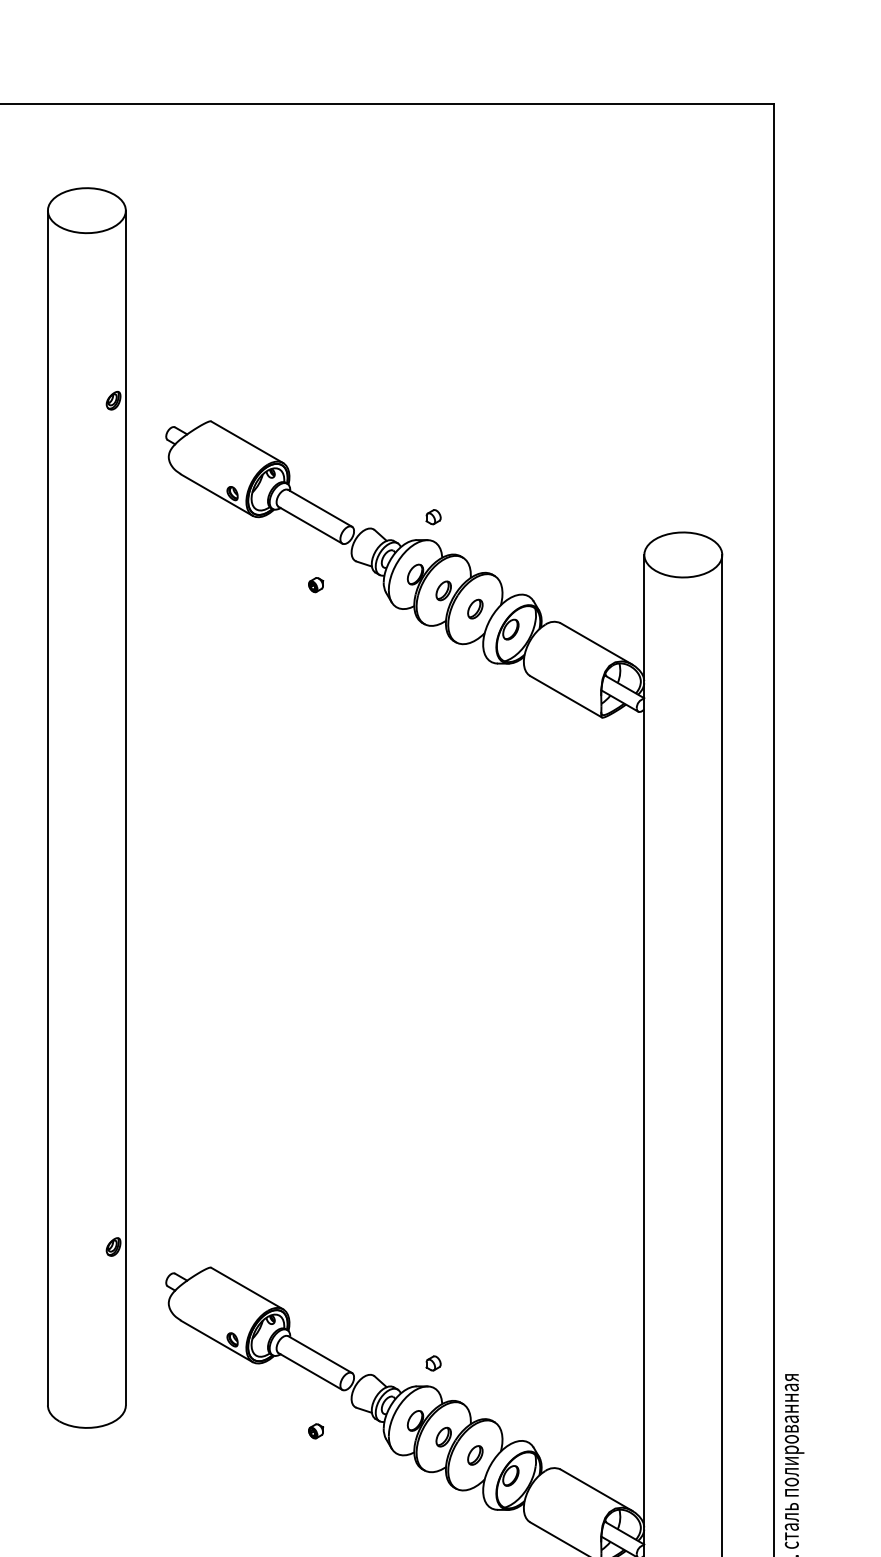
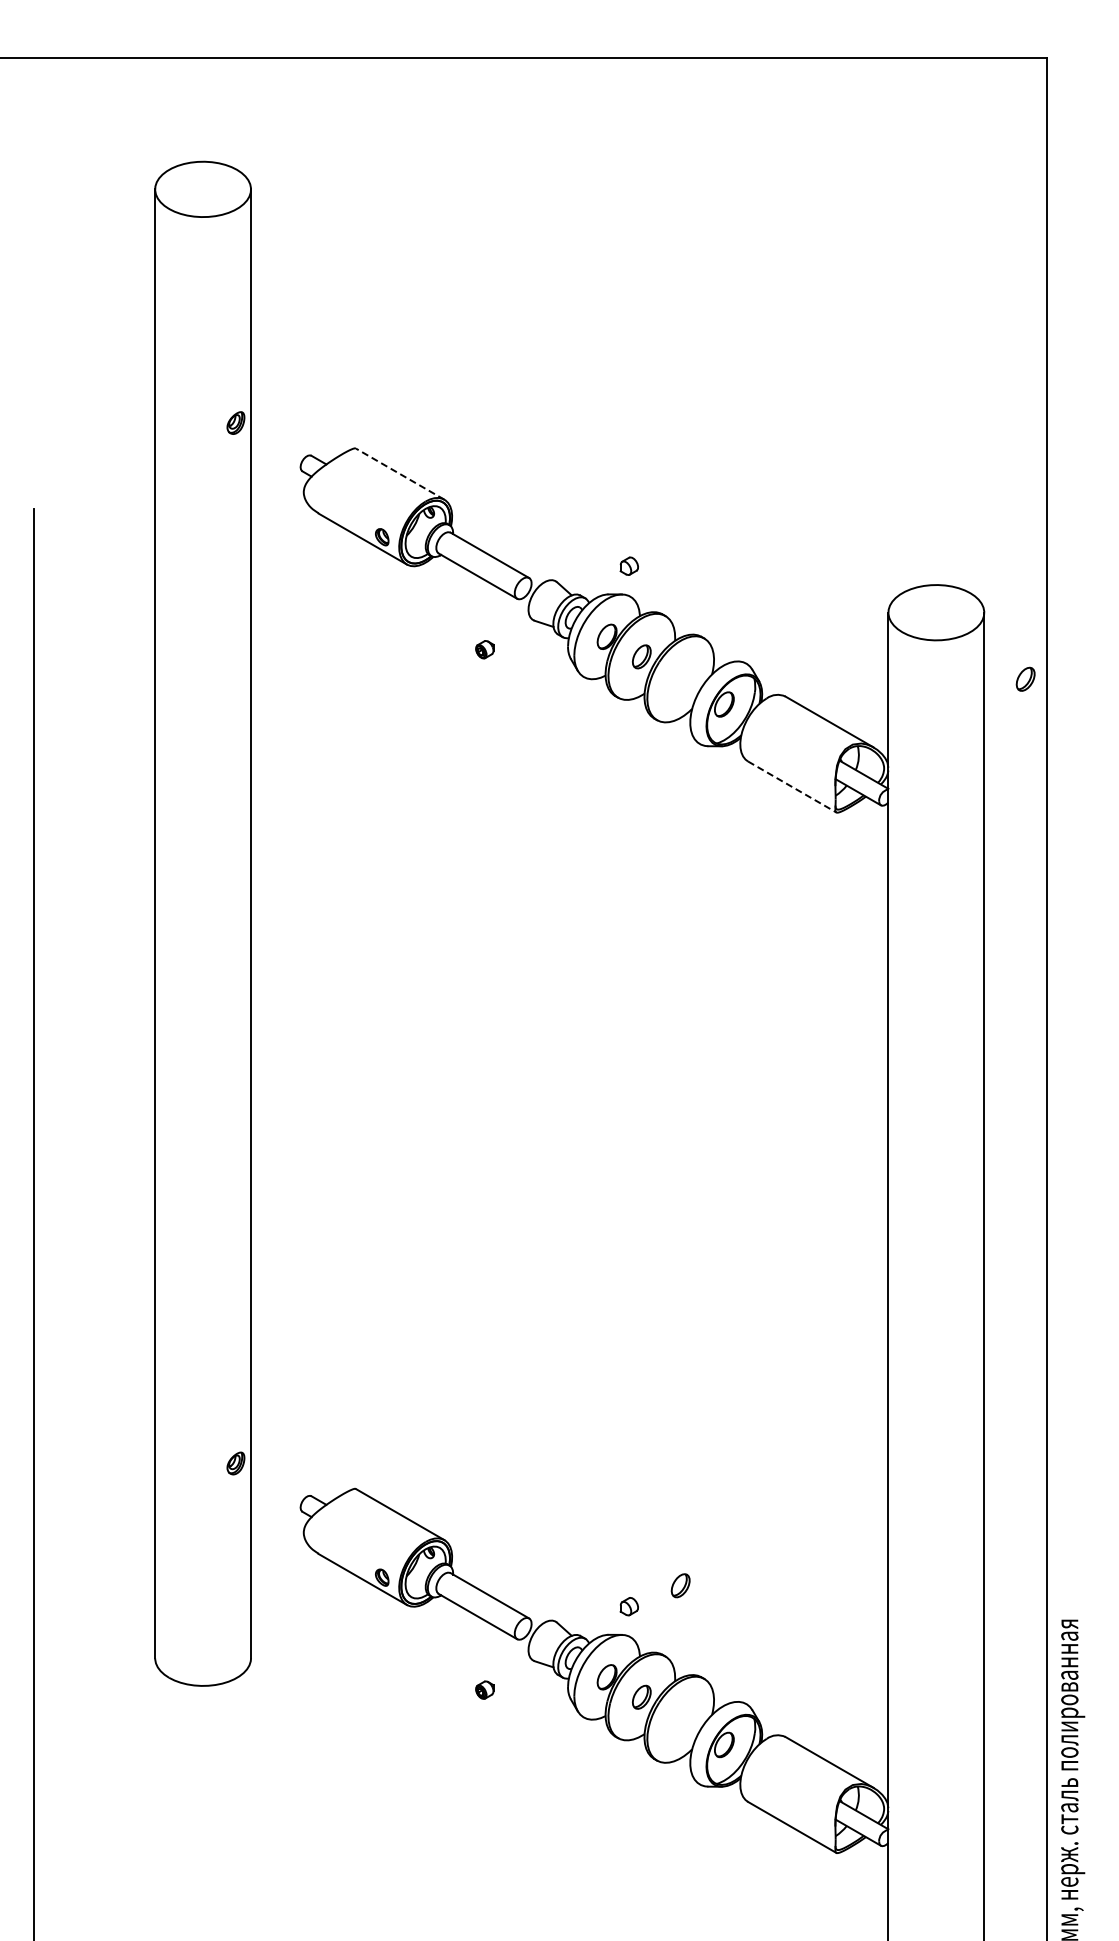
line: (247, 442) -> (400, 474), solid -> dashed
part: (475, 608) -> (1025, 678), moved
line: (566, 697) -> (792, 787), solid -> dashed
part: (475, 1455) -> (680, 1585), moved

